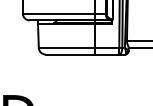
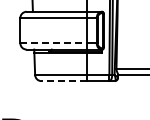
line: (58, 13) -> (53, 43), solid -> dashed
line: (69, 54) -> (63, 81), solid -> dashed

